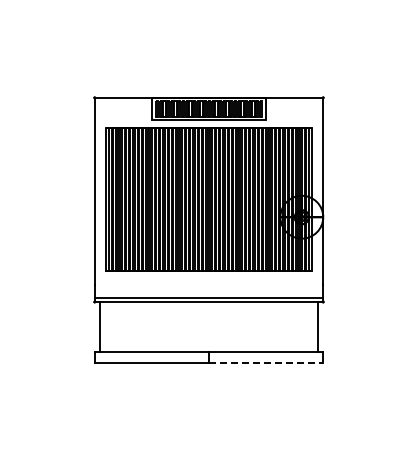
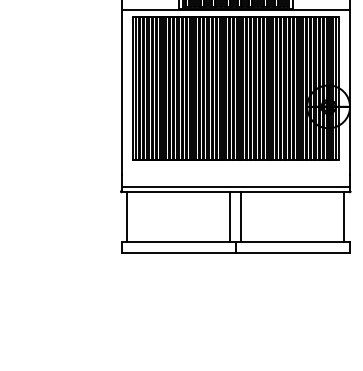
line: (208, 120) -> (235, 10), added
line: (203, 327) -> (230, 217), added
line: (214, 327) -> (241, 217), added
line: (266, 363) -> (293, 253), dashed -> solid

